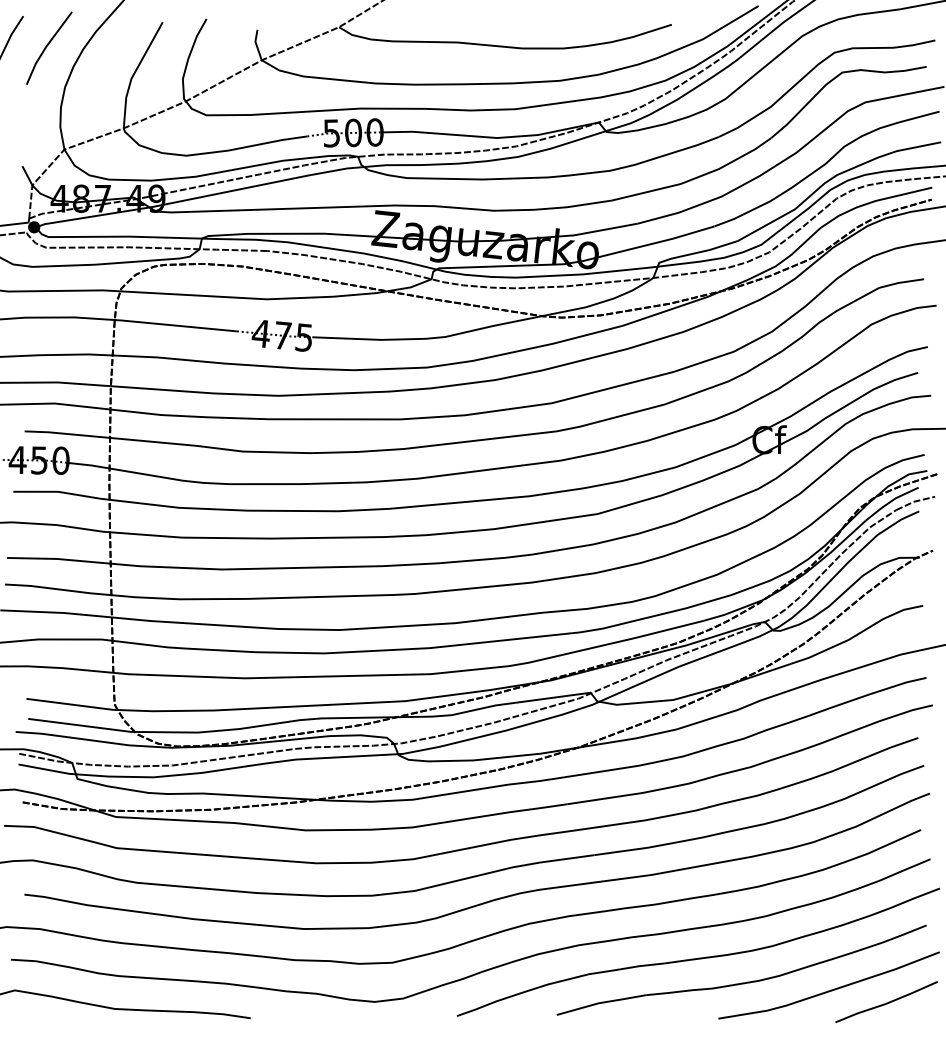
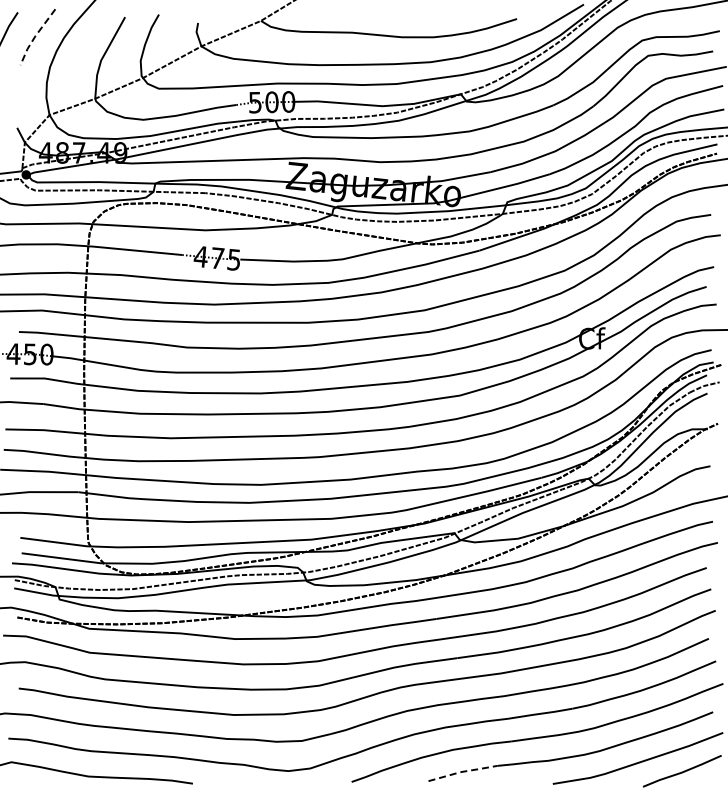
line: (46, 47) -> (35, 36), solid -> dashed
line: (600, 1002) -> (462, 771), solid -> dashed

